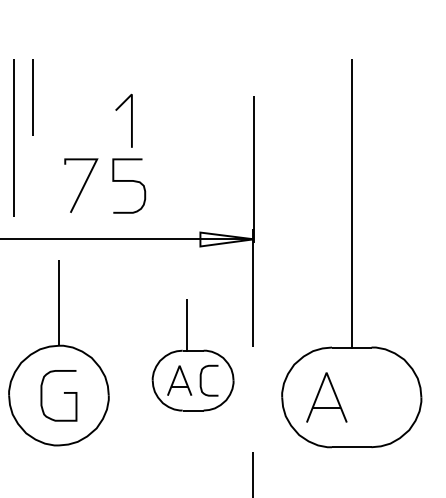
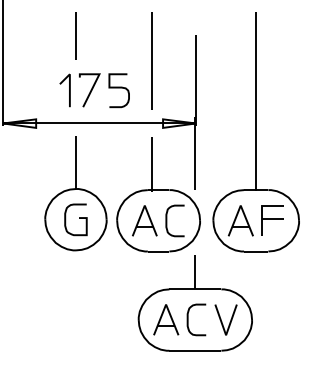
line: (32, 96) -> (75, 35), moved
curve: (131, 120) -> (69, 90), moved
line: (12, 136) -> (151, 60), moved
part: (193, 354) -> (158, 194), size x1.67
part: (378, 396) -> (272, 220), added

